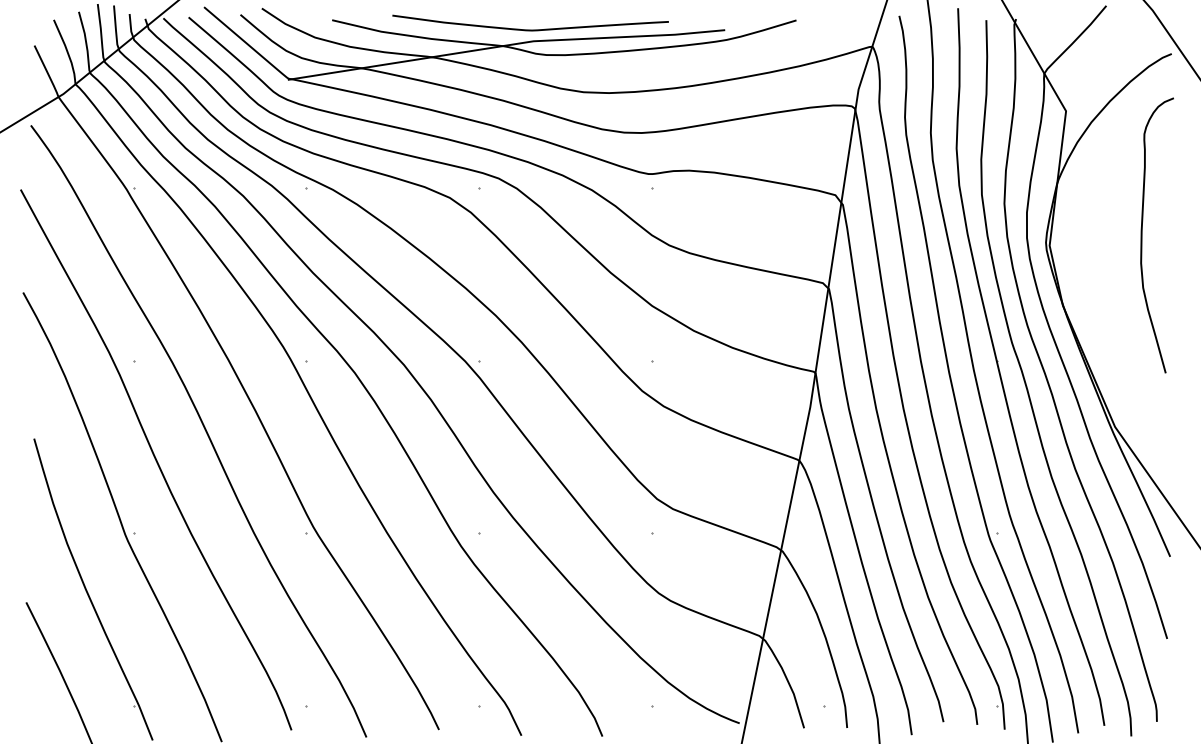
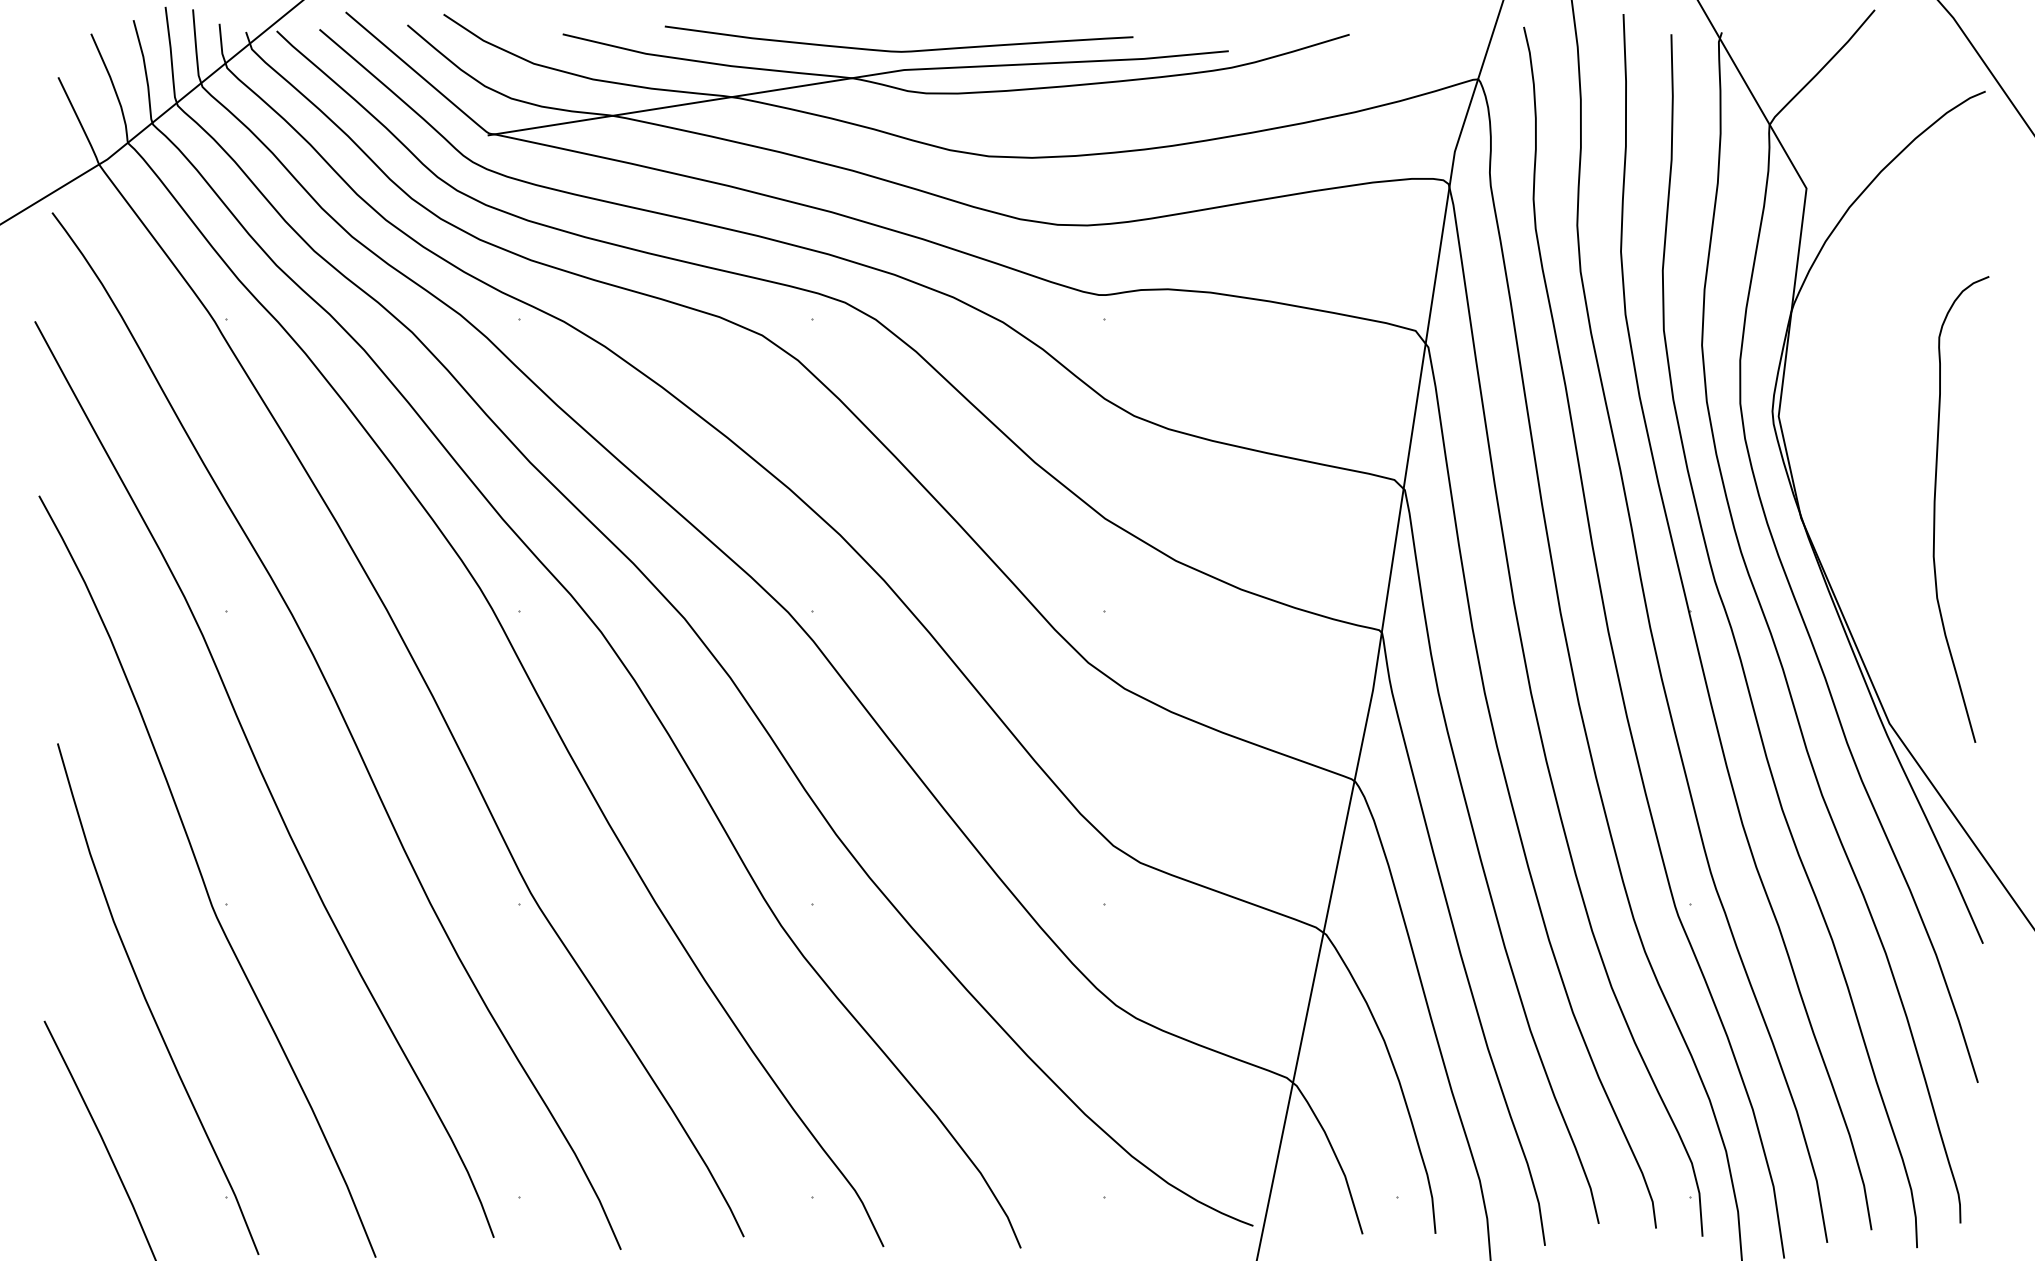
curve: (1142, 235) -> (1936, 509), moved

